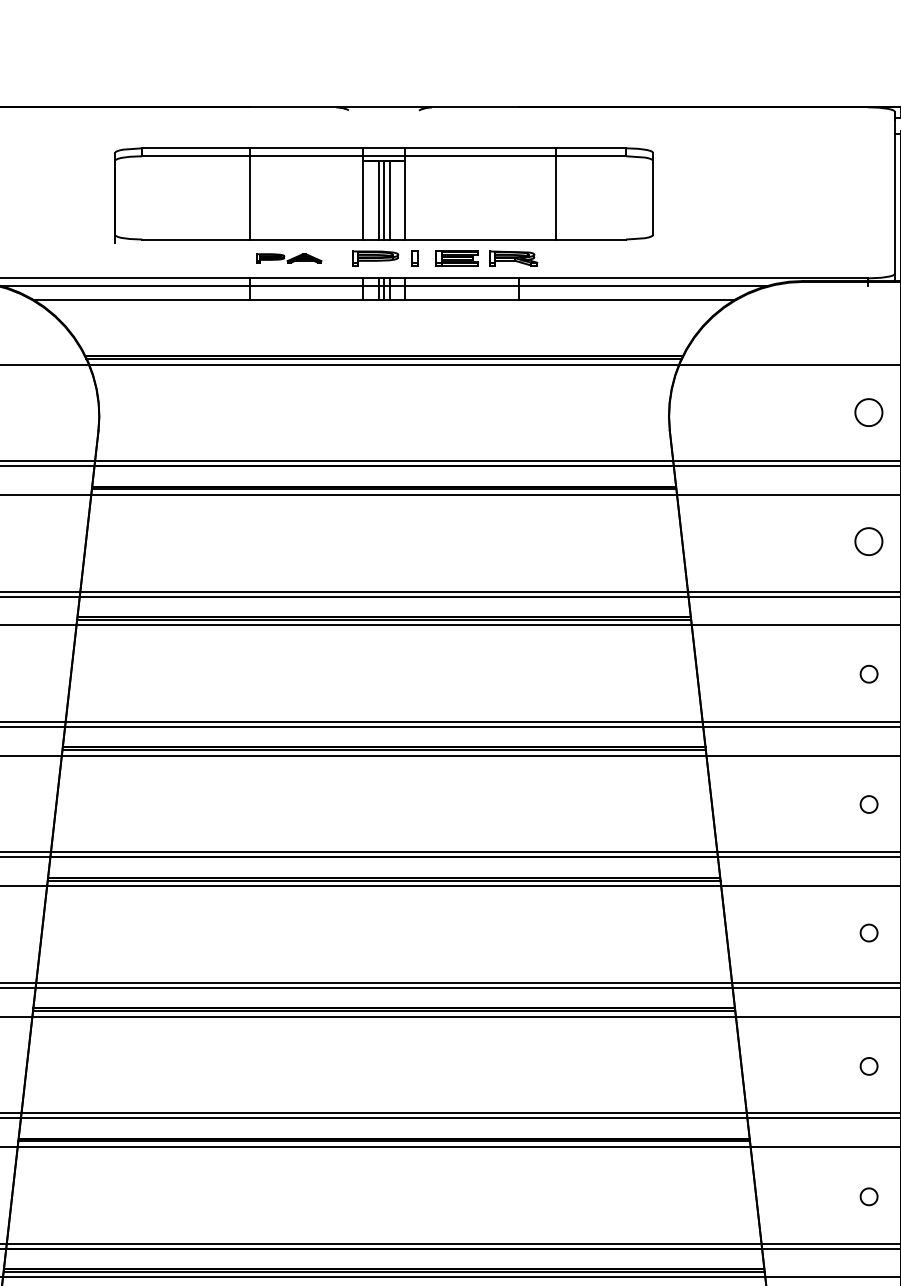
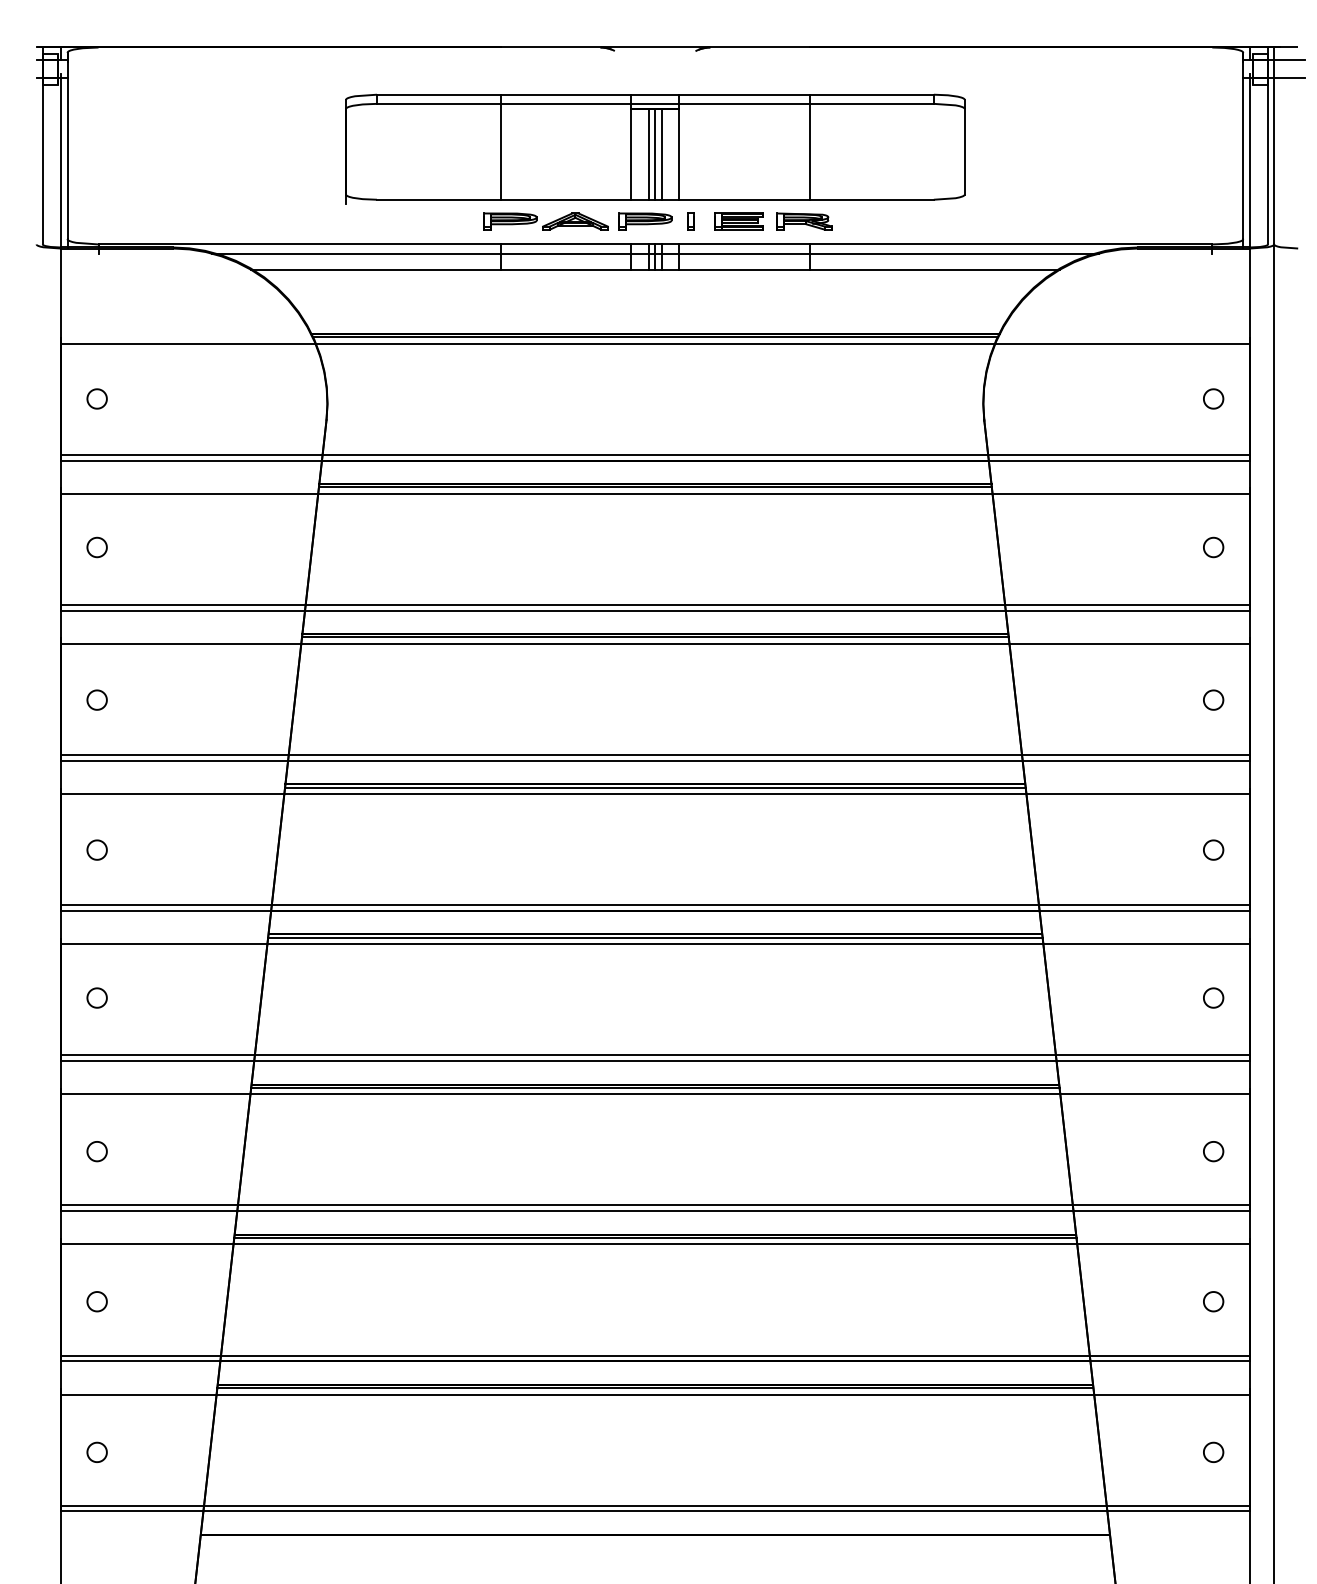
line: (556, 193) -> (810, 146), moved
part: (288, 258) -> (545, 221), size x1.67
part: (868, 412) -> (1213, 398), size x0.62
part: (868, 541) -> (1213, 547), size x0.62

